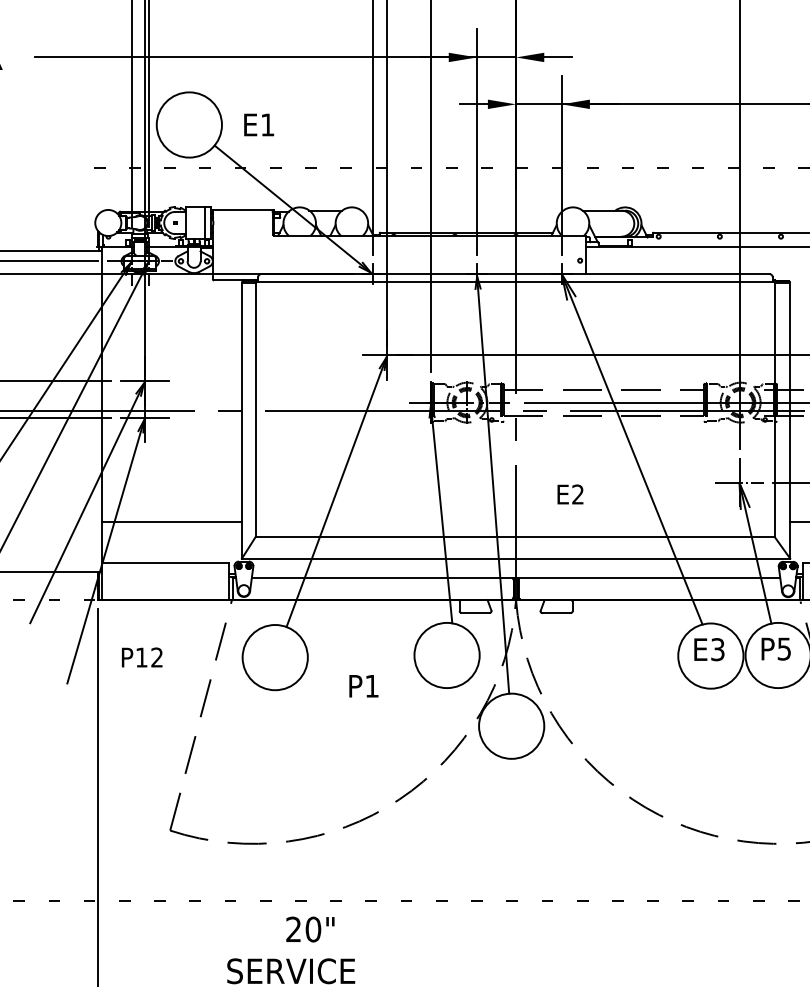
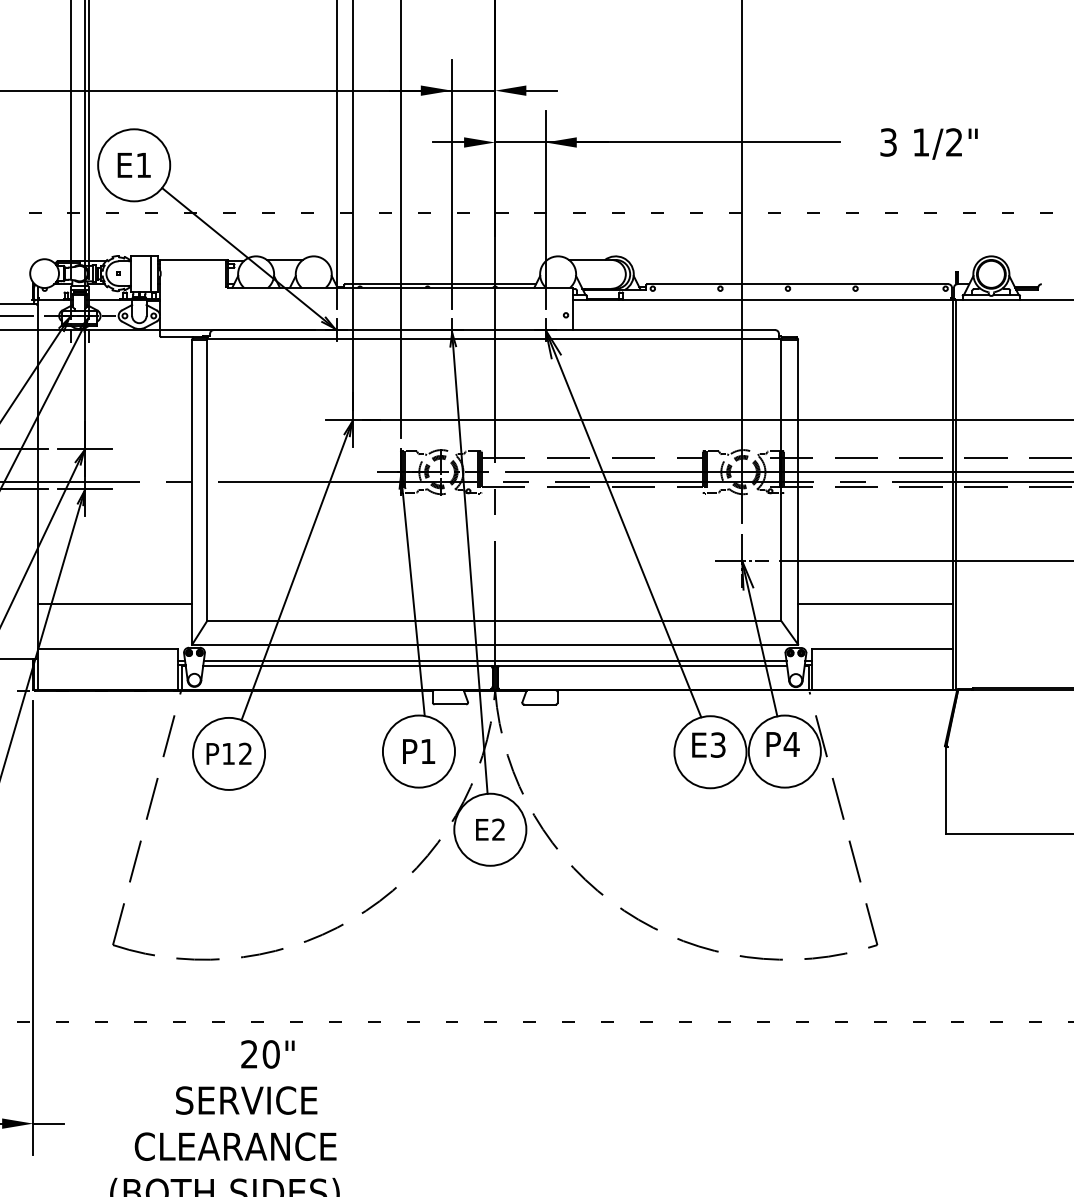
text: (258, 125) -> (133, 165), moved
text: (570, 494) -> (490, 829), moved
line: (515, 573) -> (494, 661), added
text: (784, 649) -> (791, 744), P5 -> P4
text: (141, 657) -> (228, 753), moved
text: (364, 686) -> (419, 751), moved

